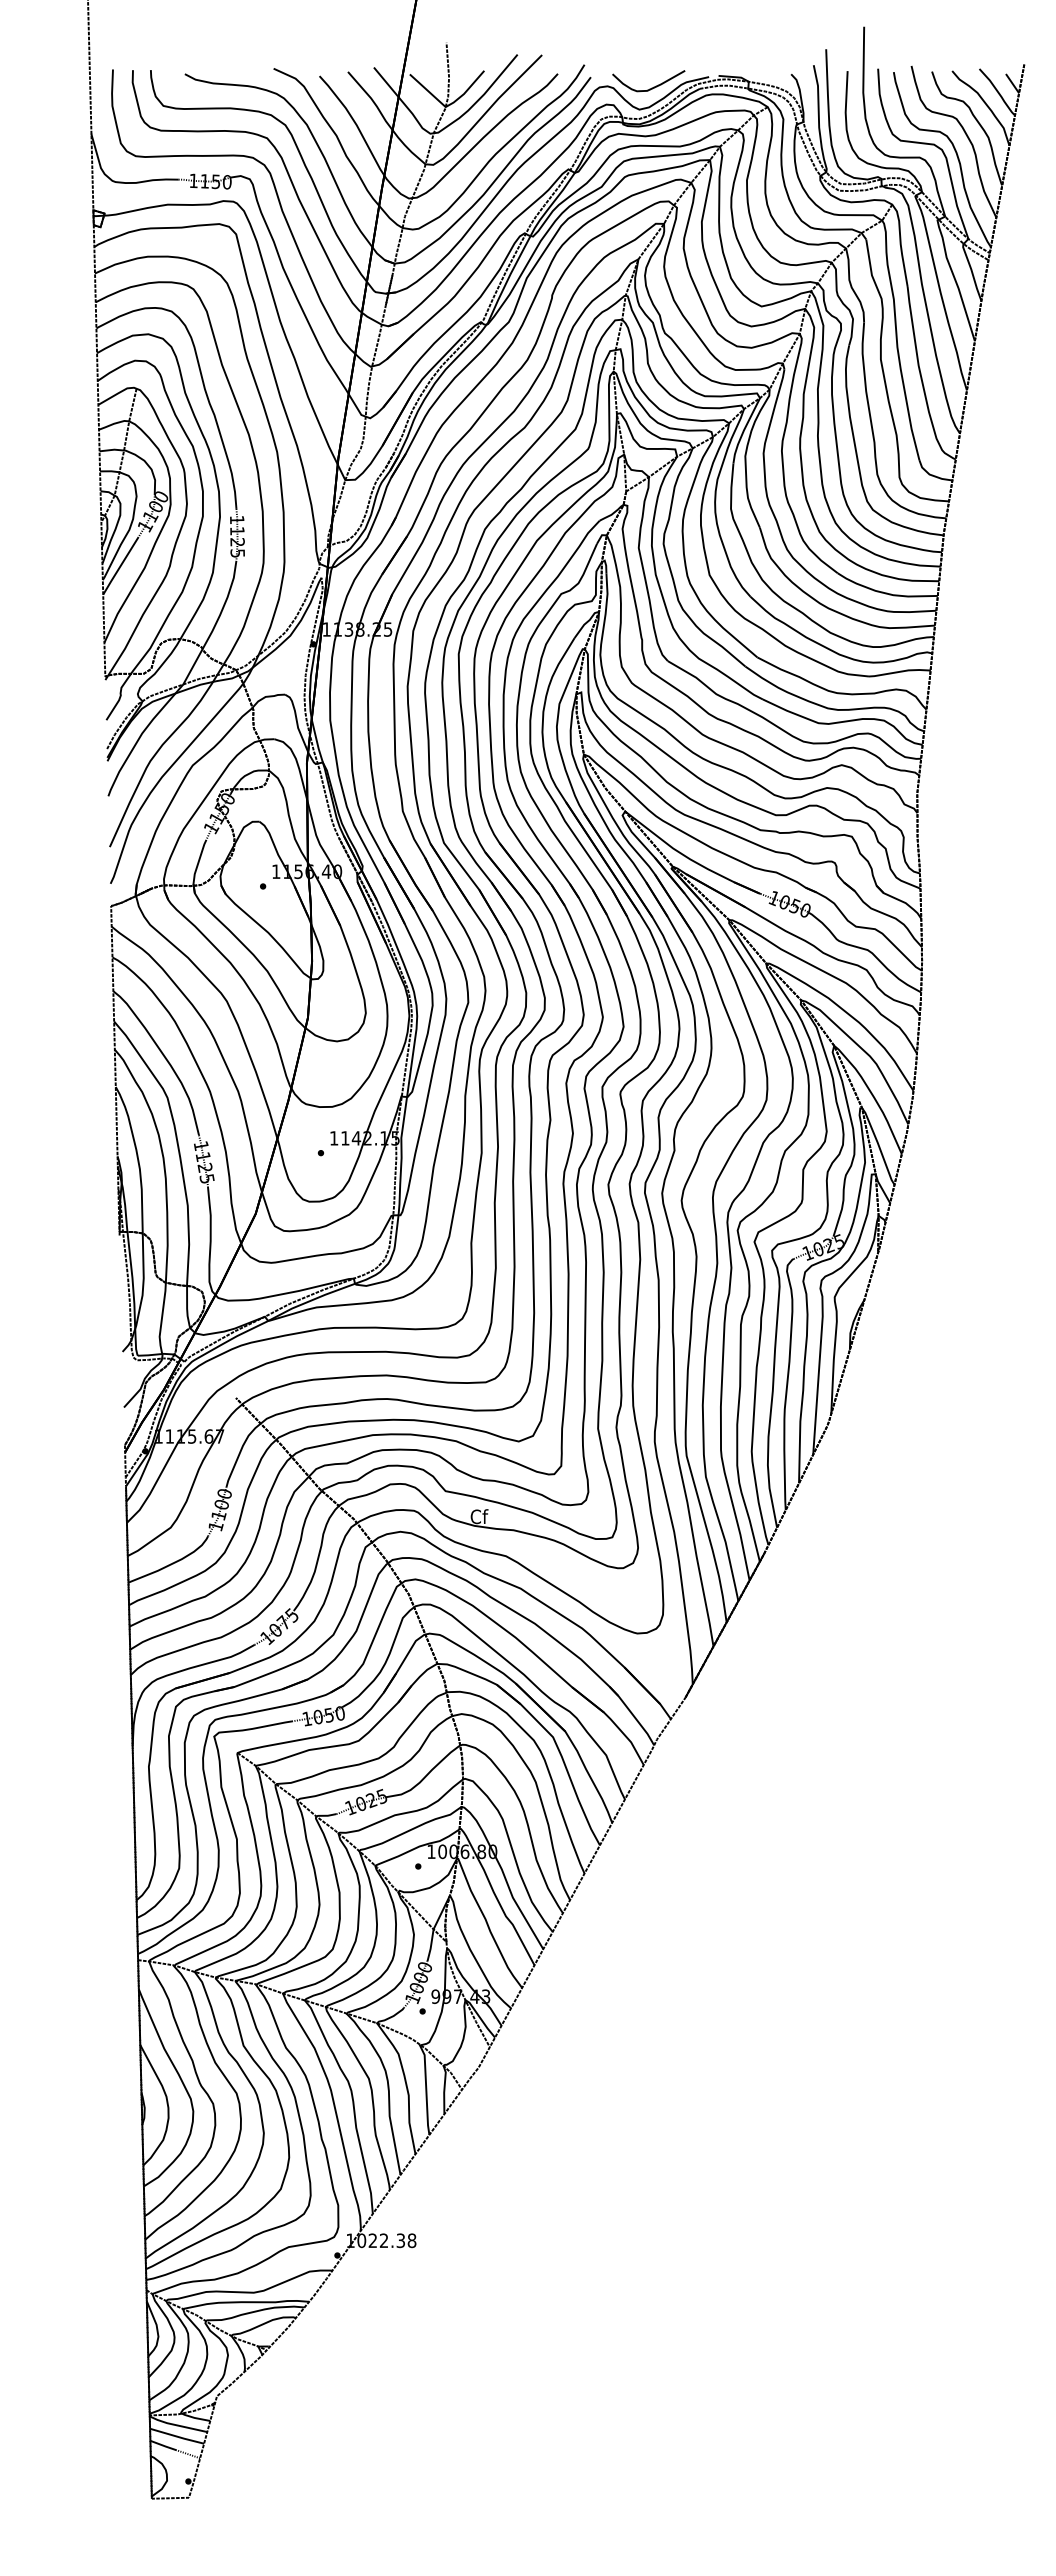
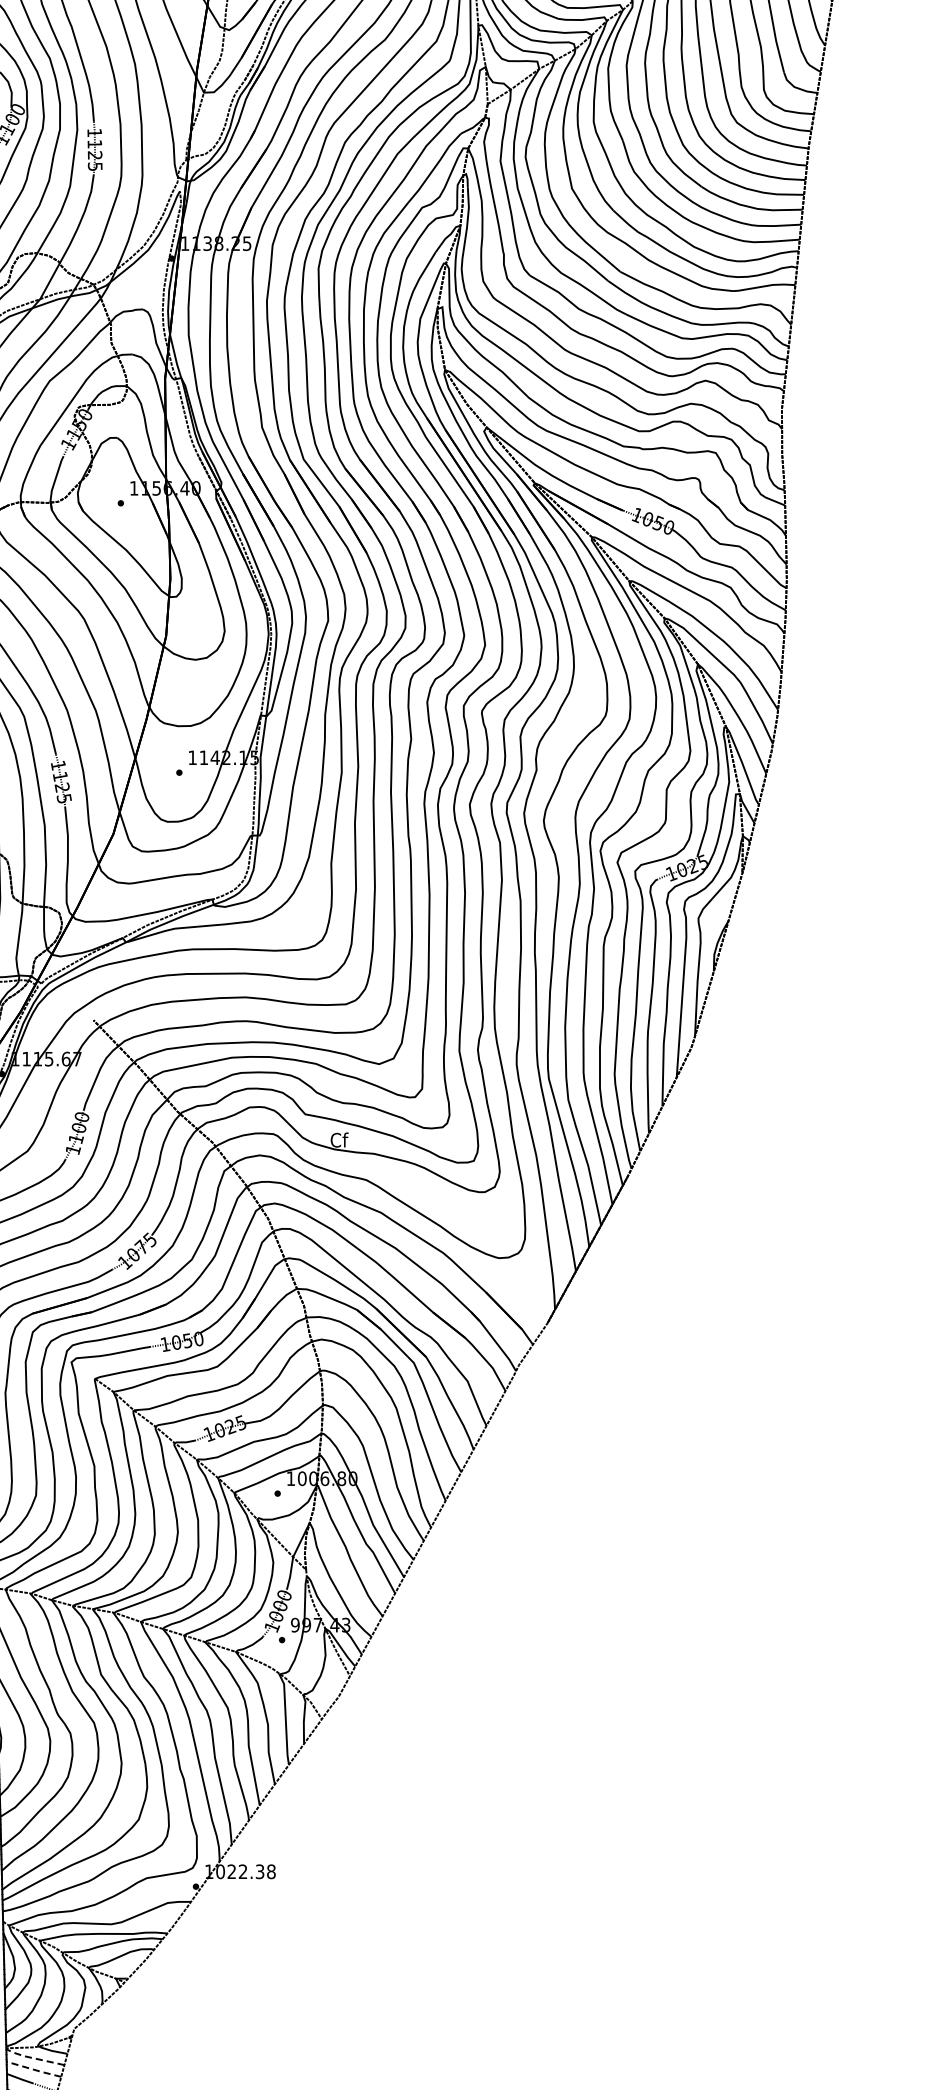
line: (176, 2425) -> (33, 2058), solid -> dashed
line: (177, 2436) -> (34, 2069), solid -> dashed

